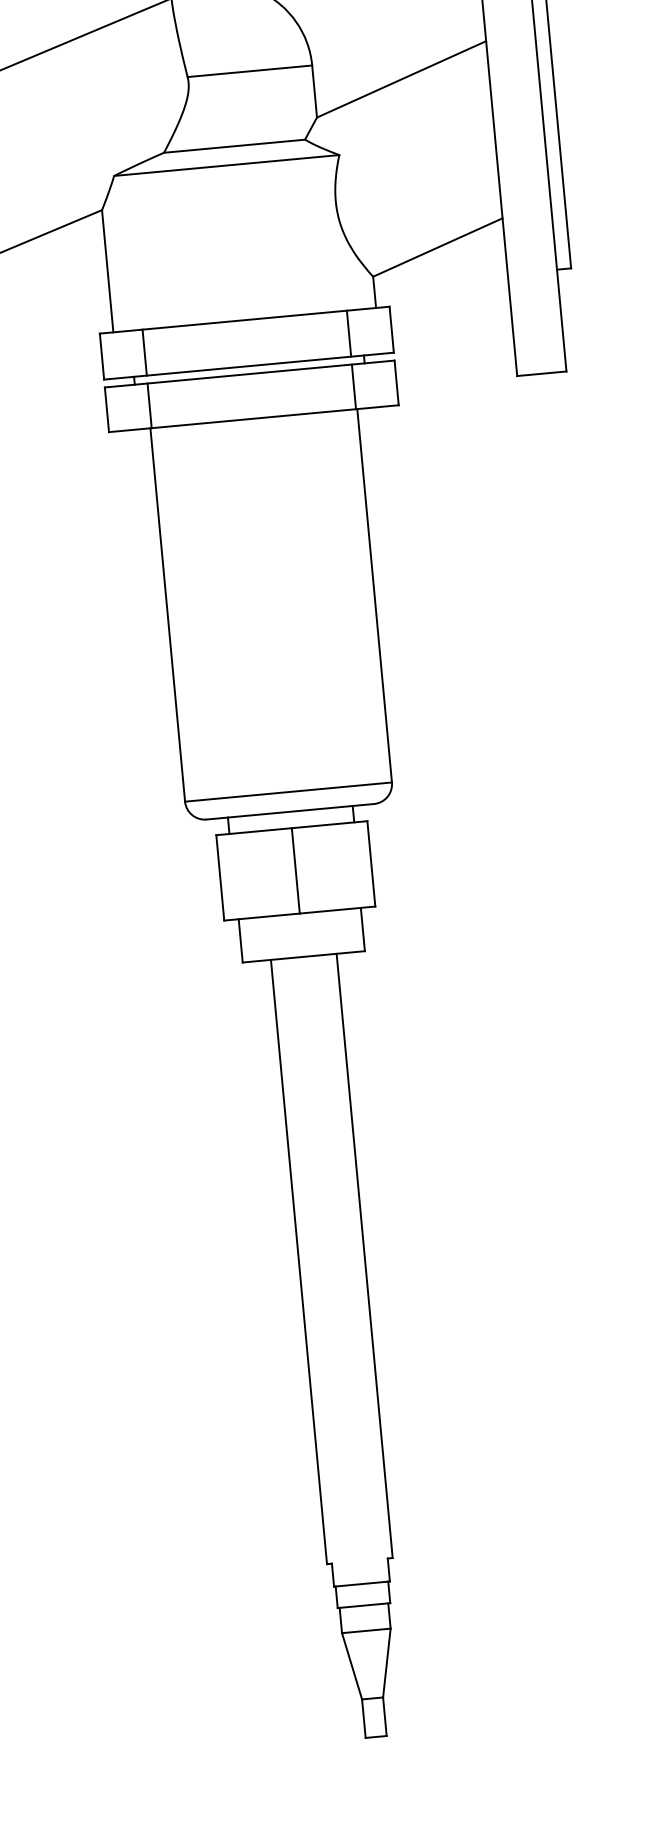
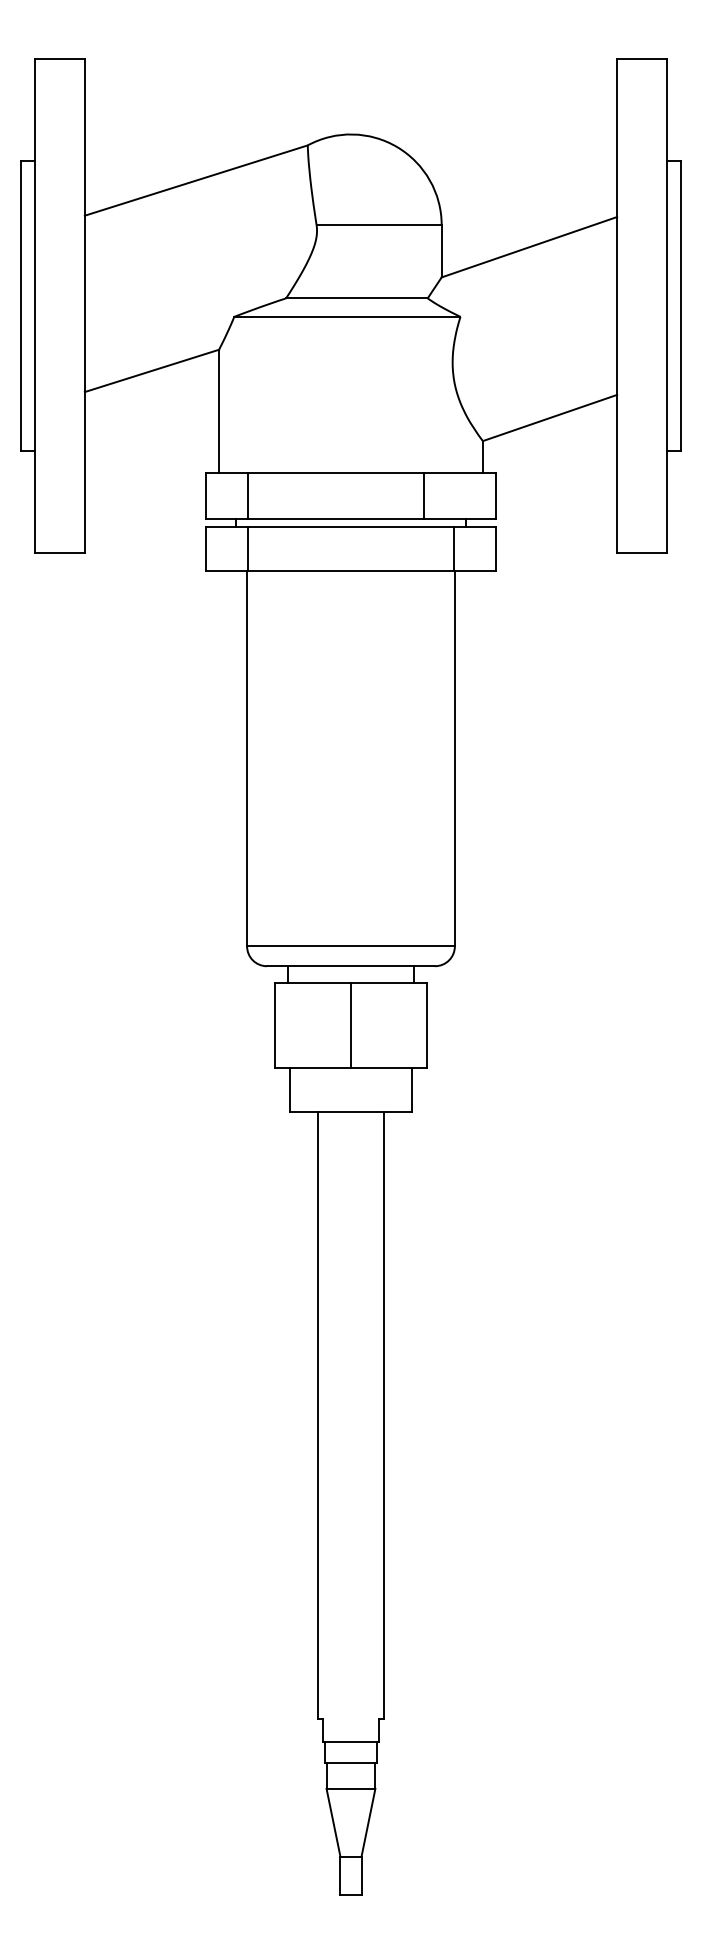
line: (348, 333) -> (423, 495), moved

